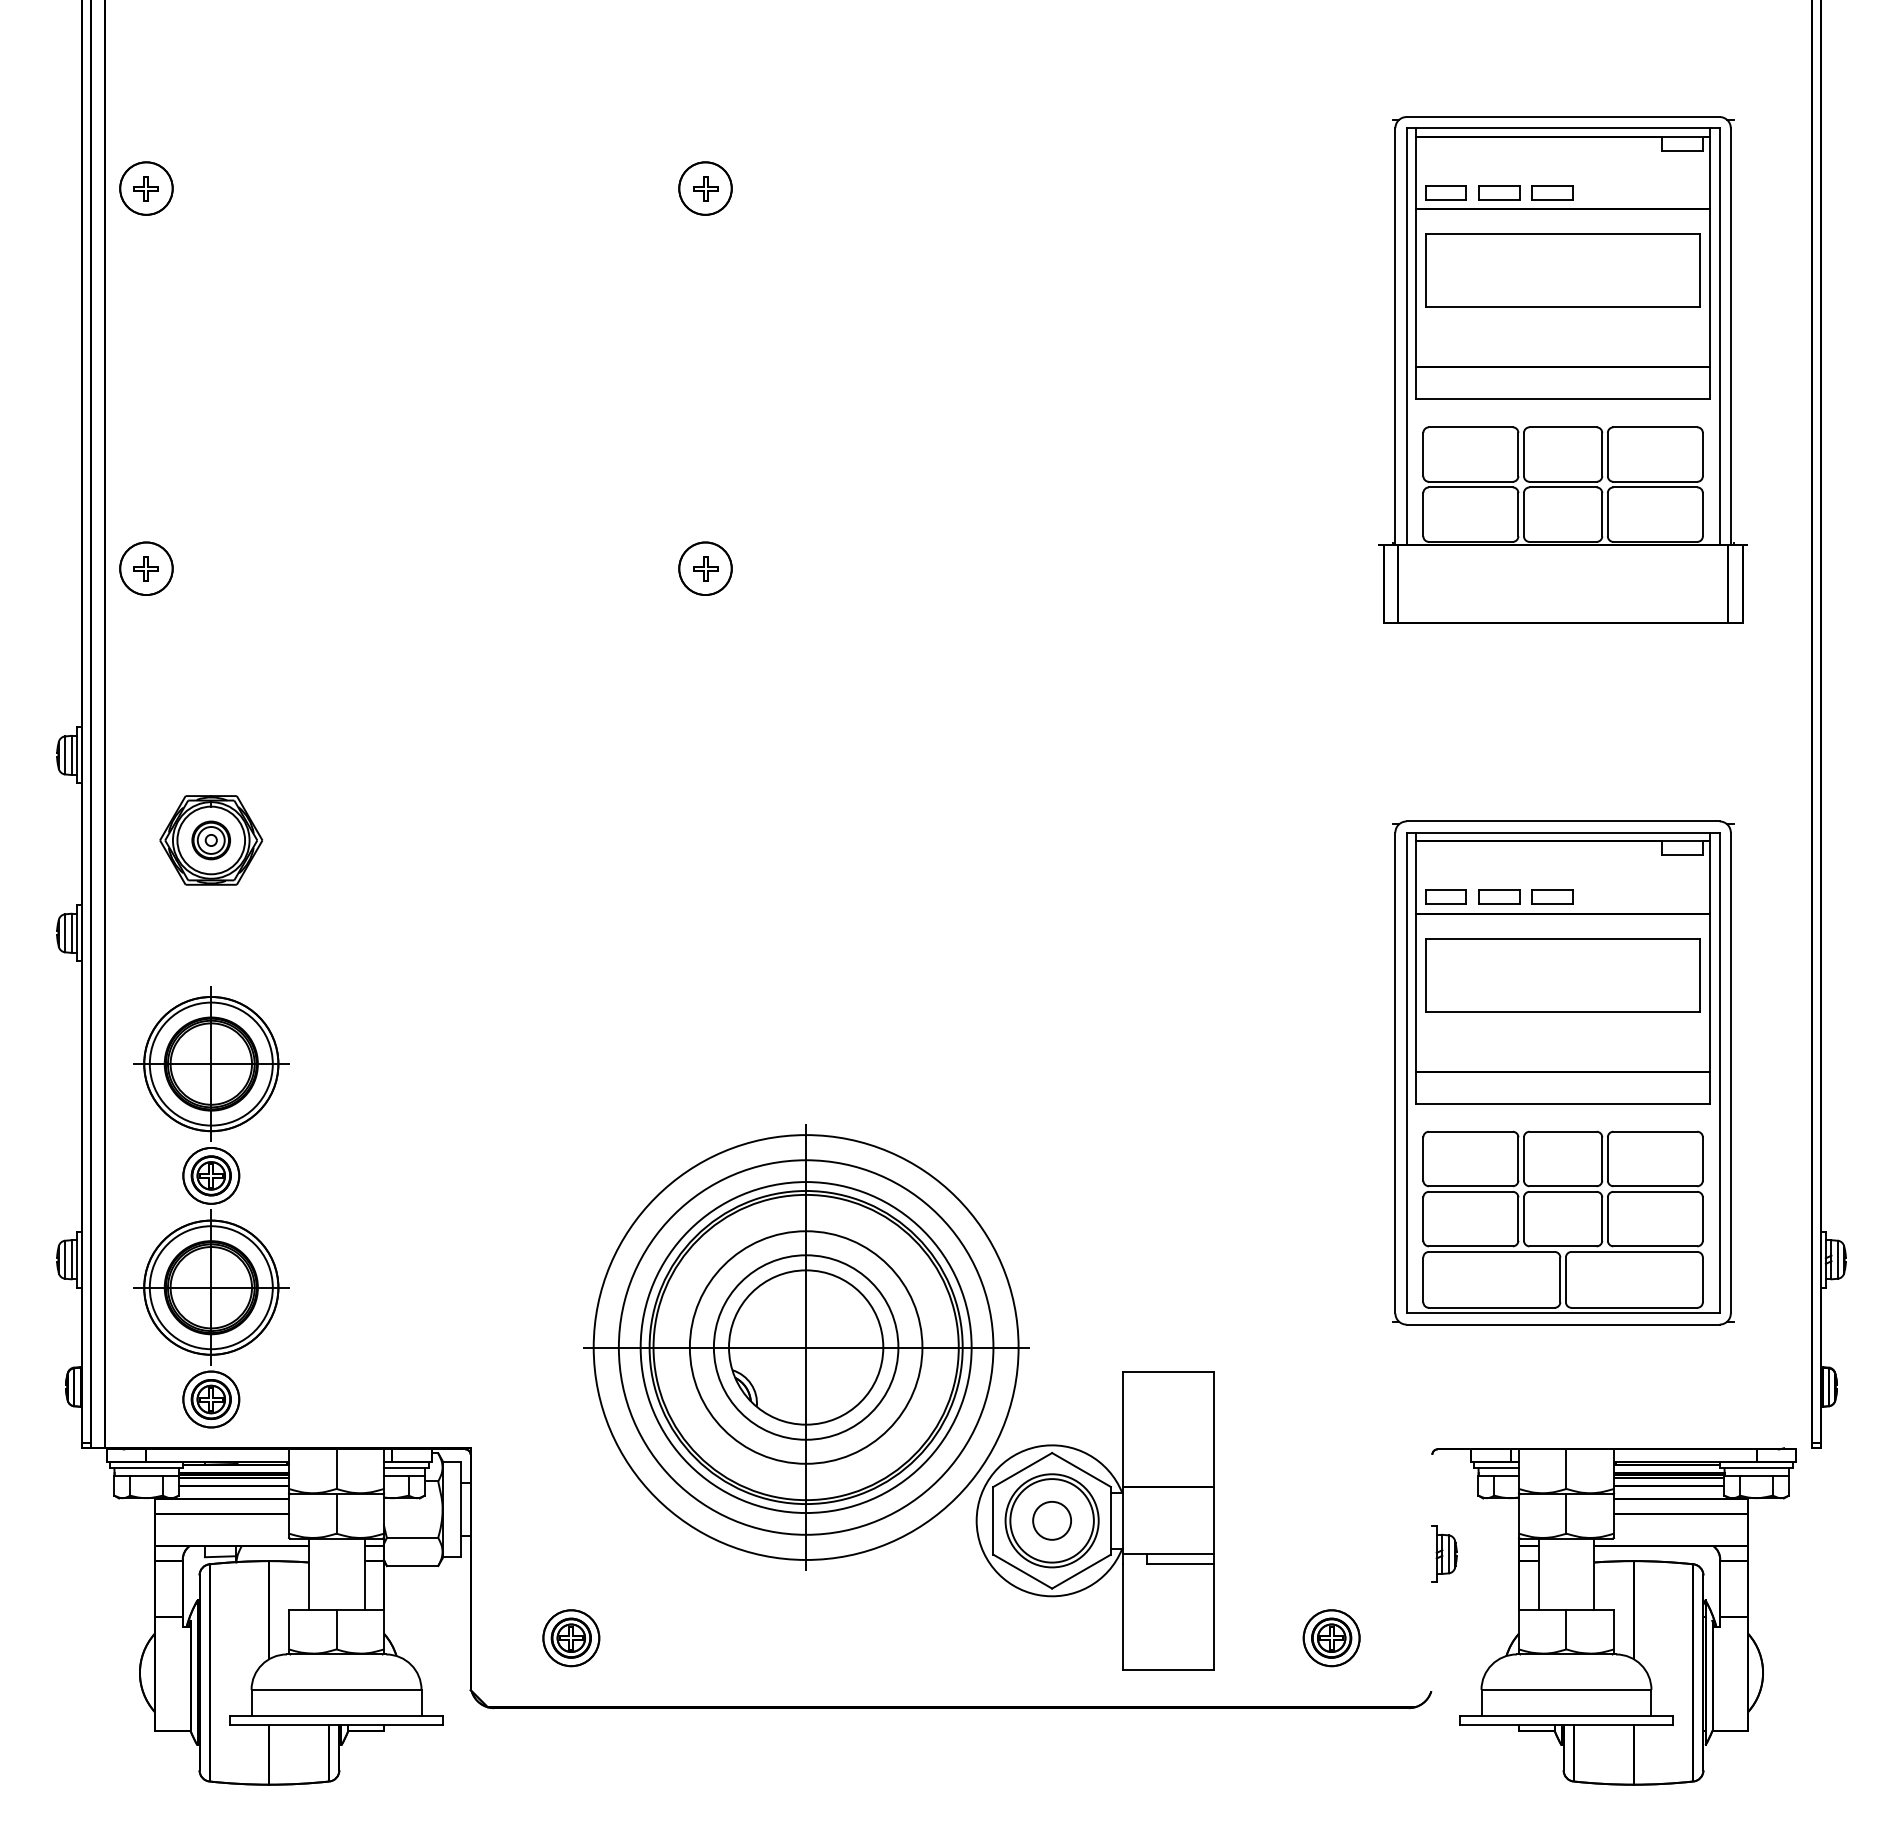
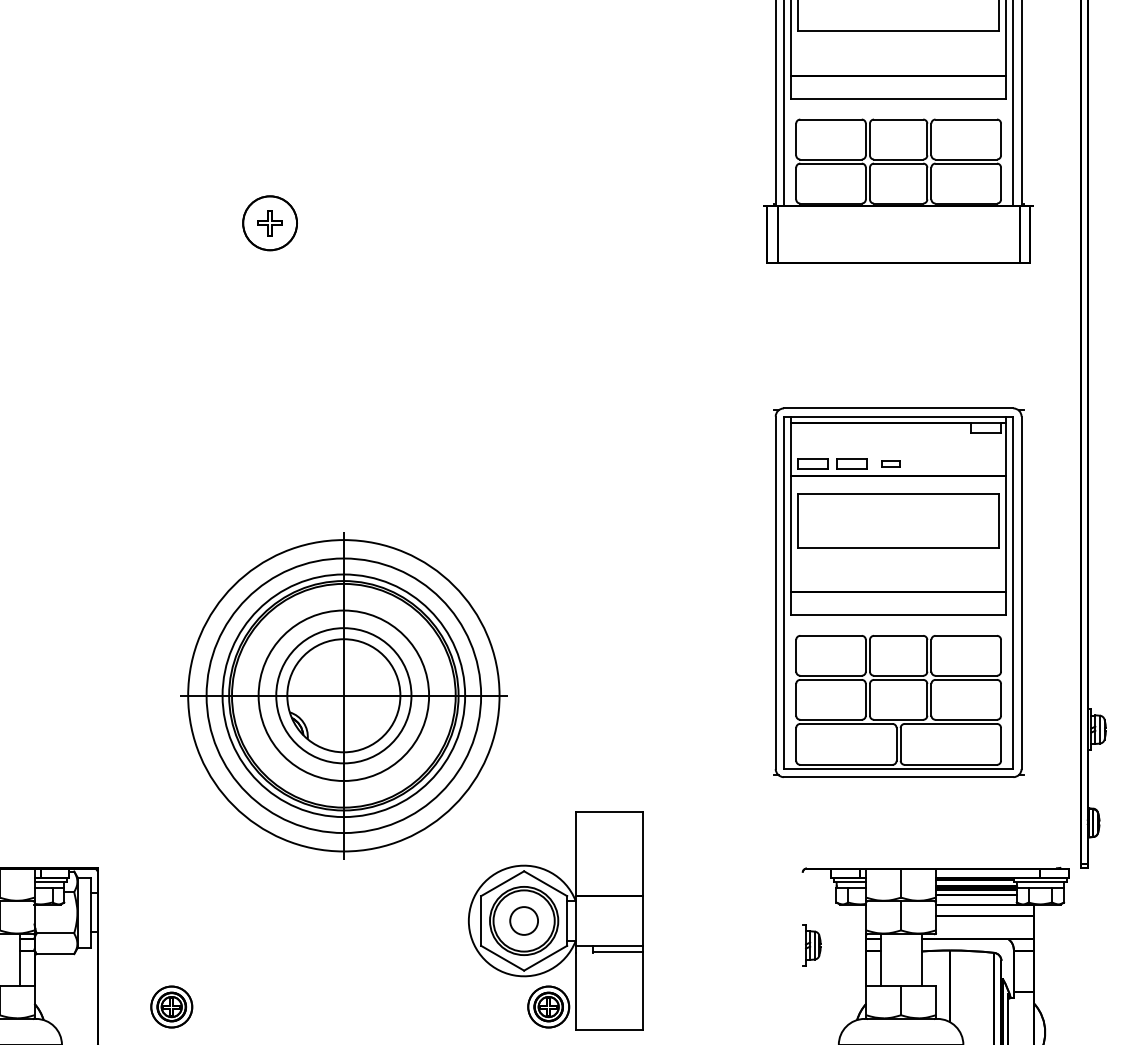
part: (705, 568) -> (270, 223), size x1.4
part: (1552, 896) -> (890, 463), size x0.6
part: (806, 1347) -> (344, 695), moved
part: (1331, 1638) -> (548, 1007), moved

